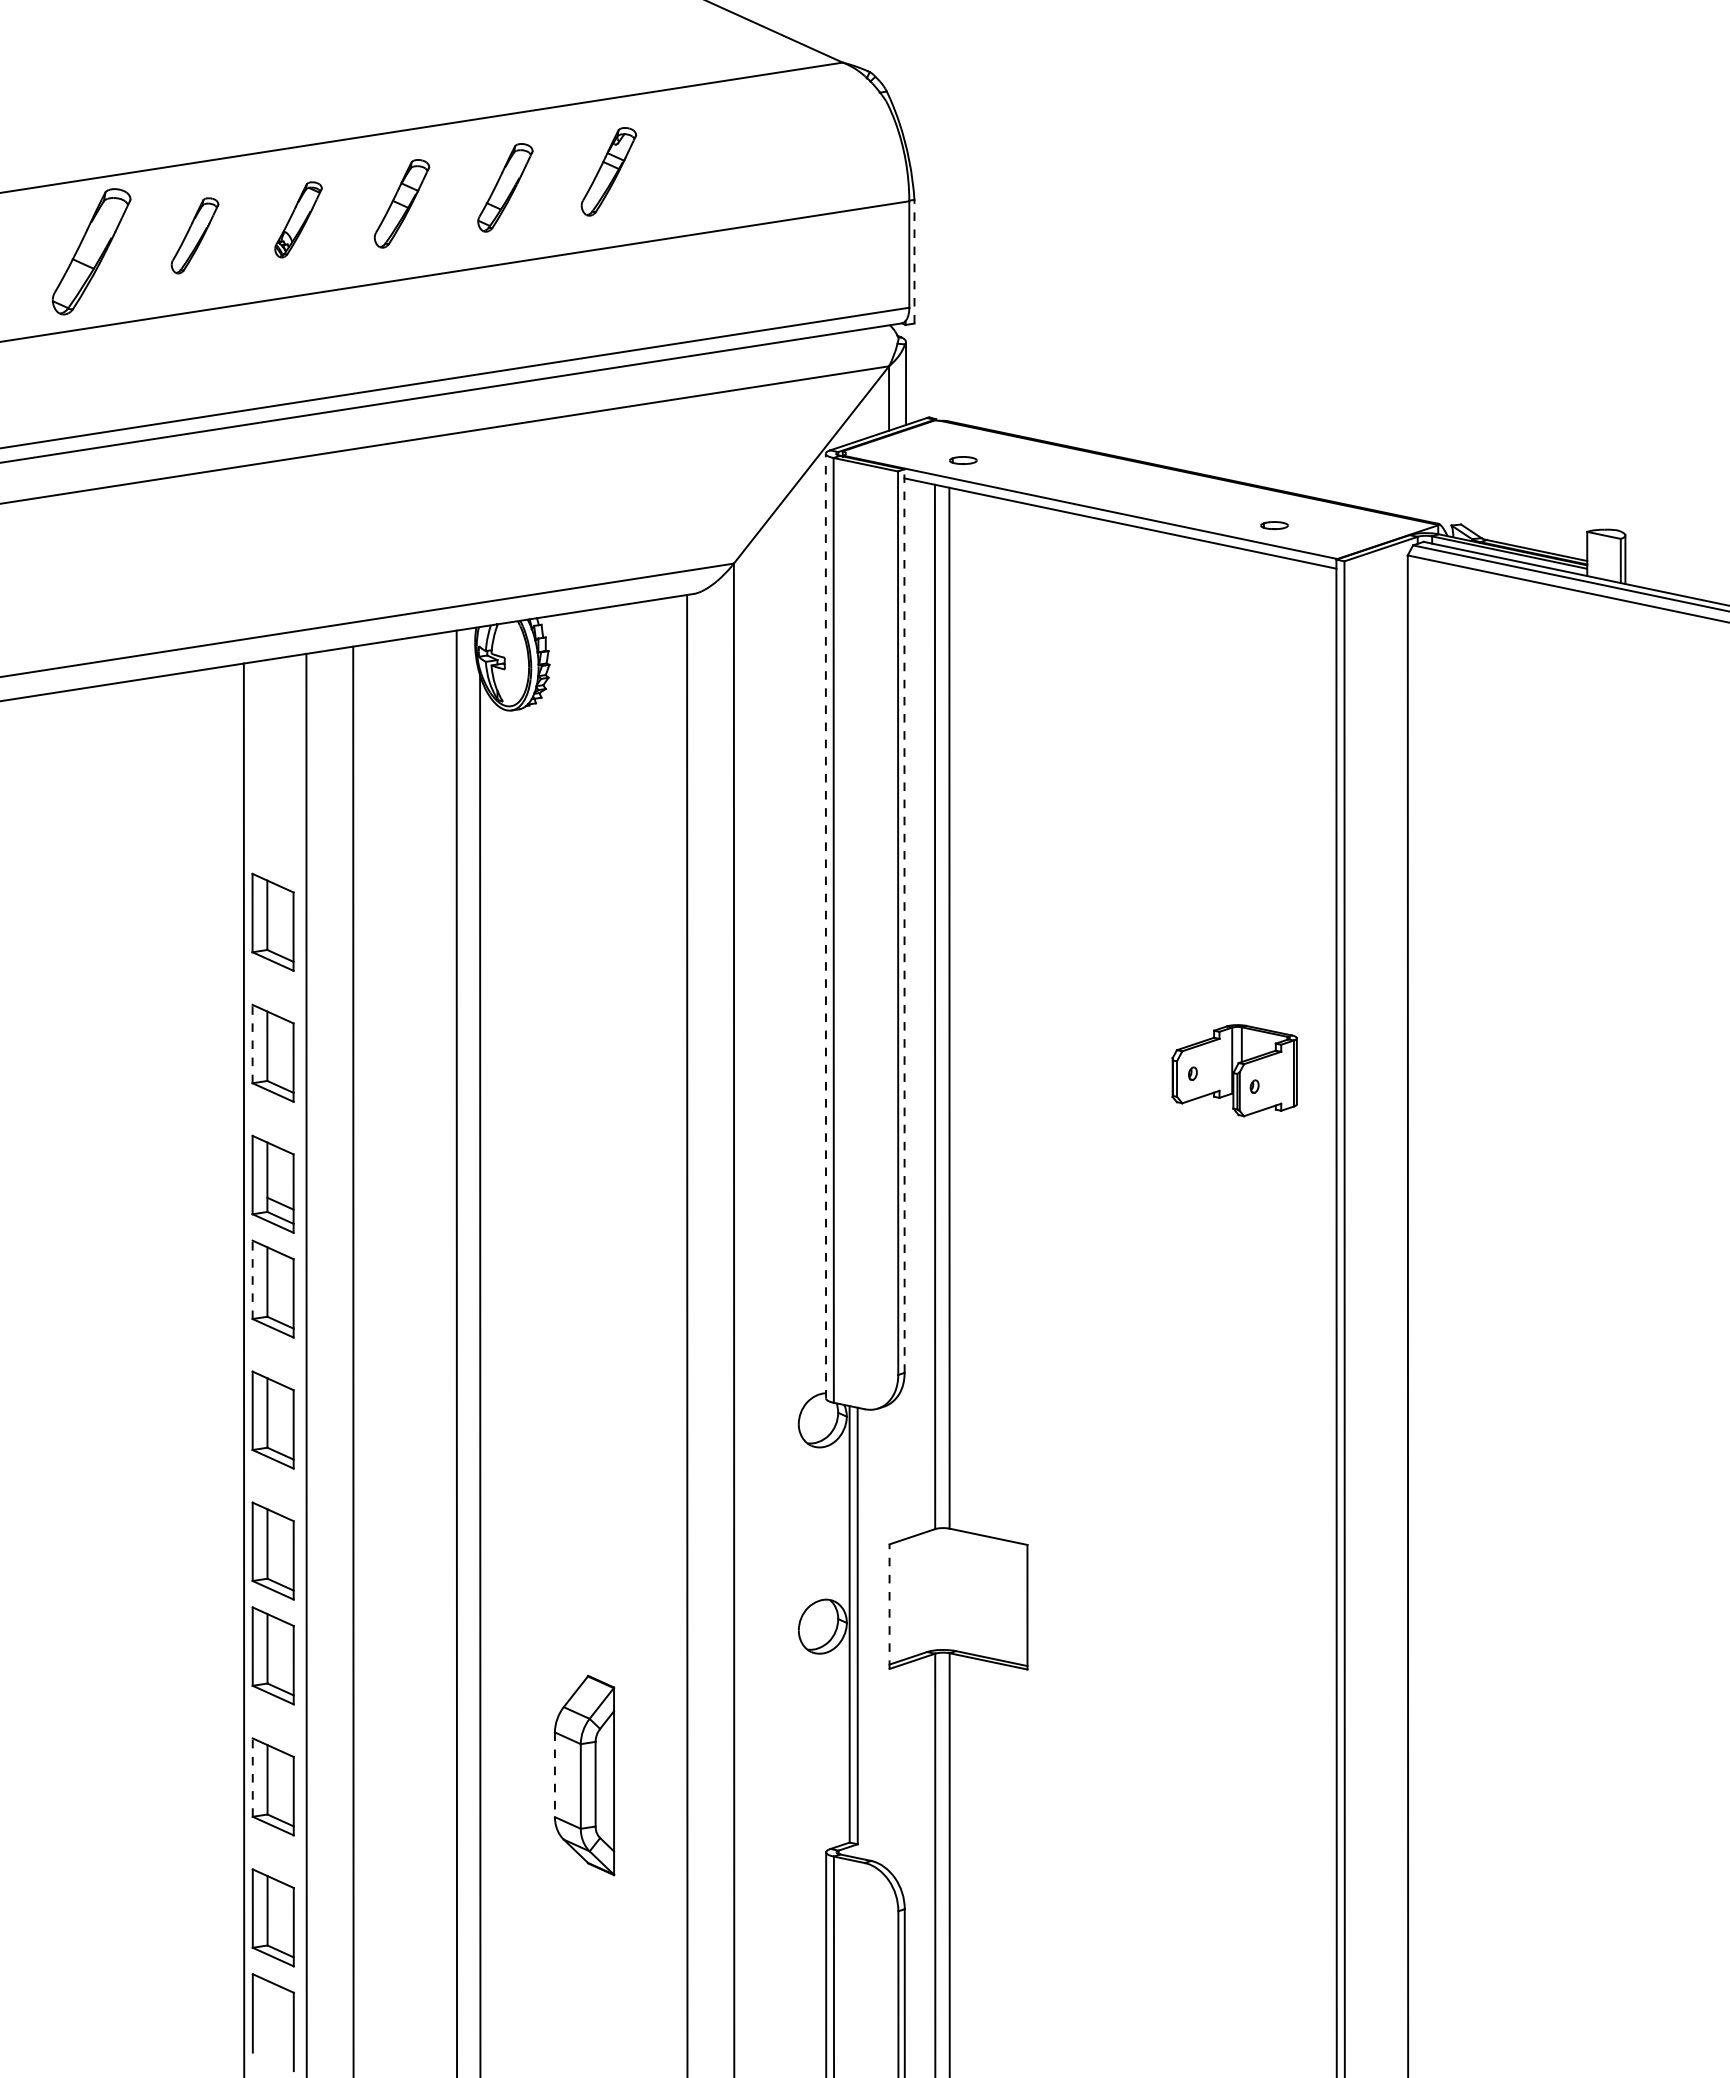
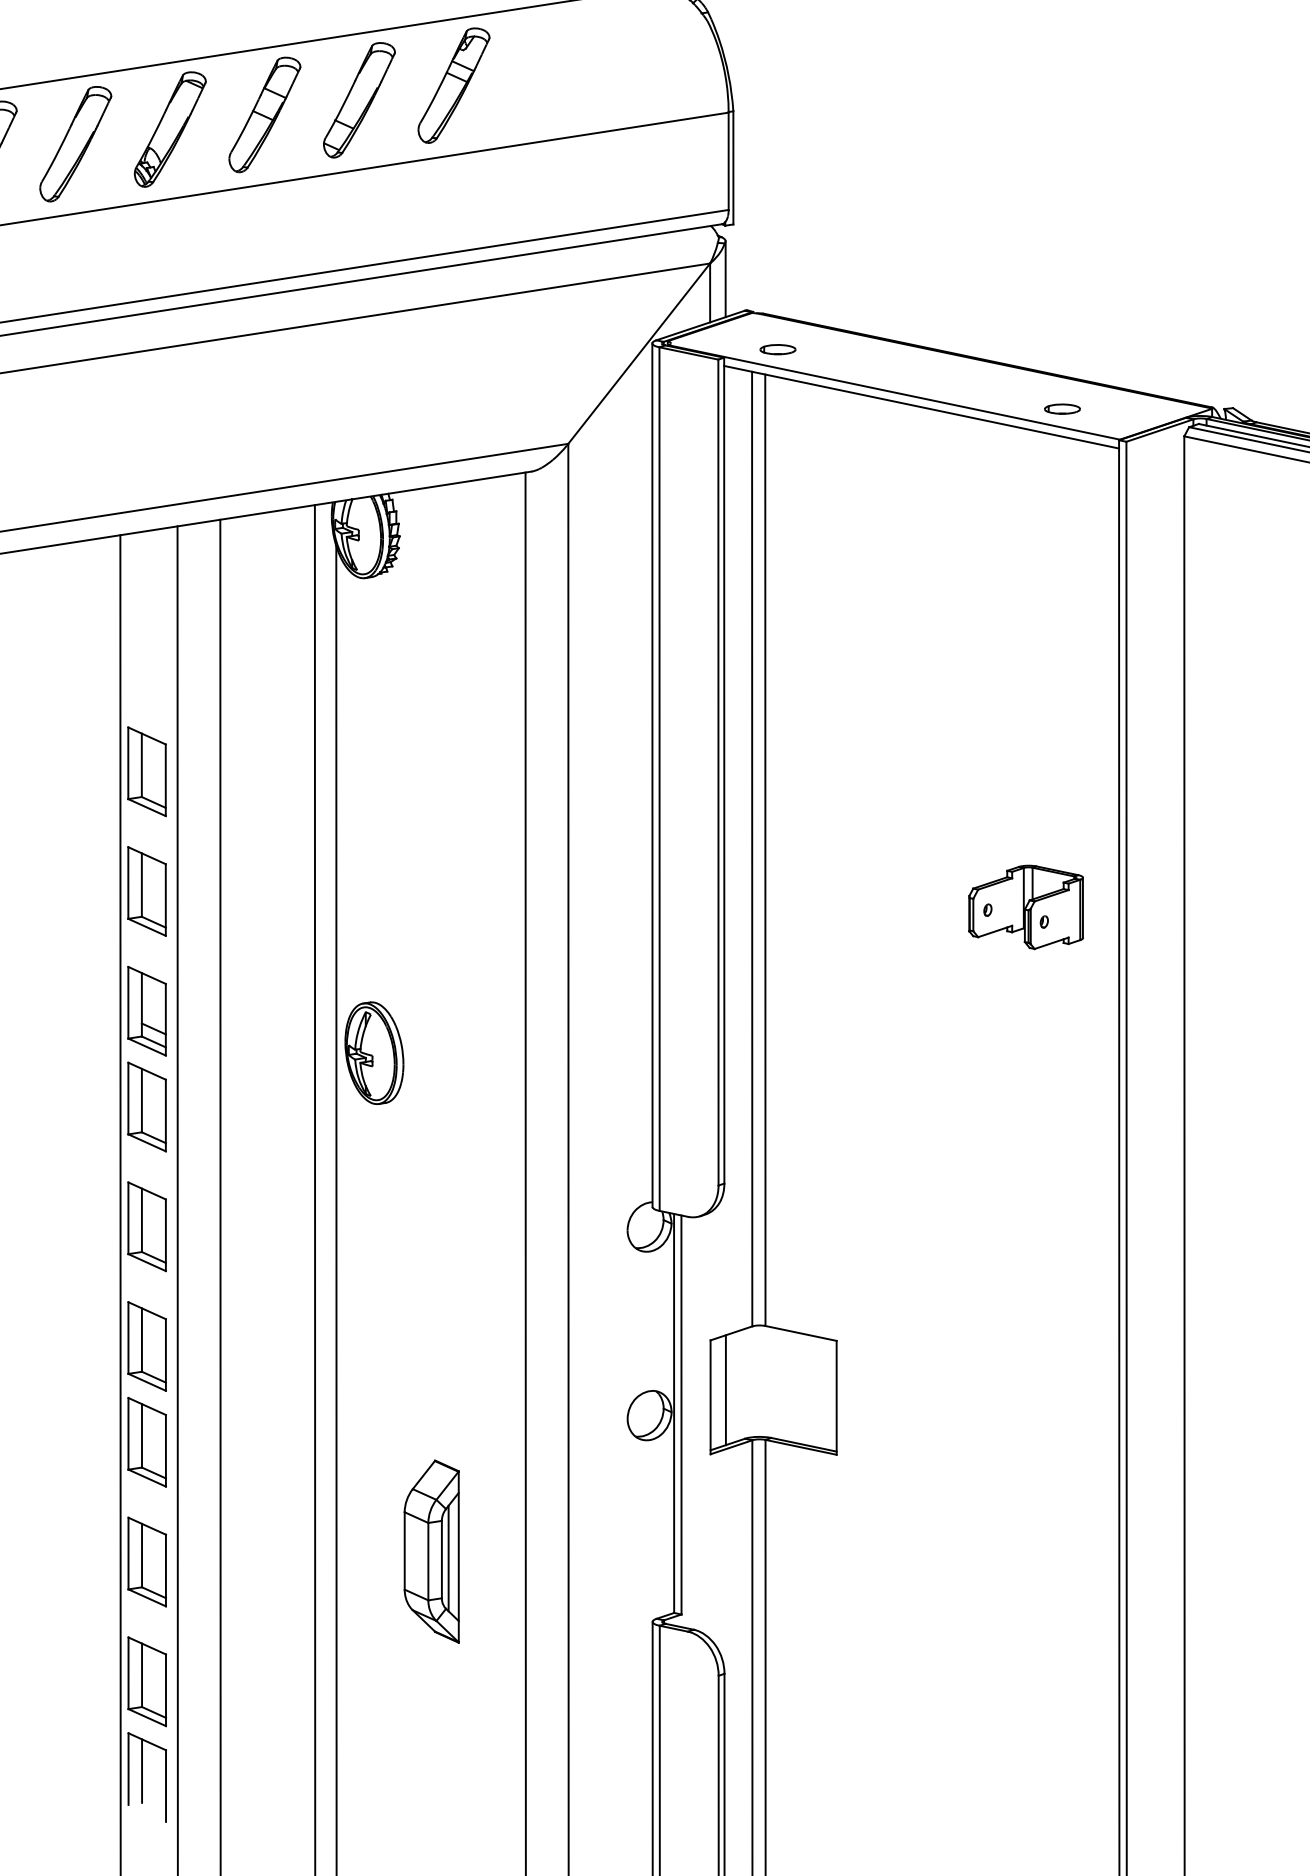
part: (608, 171) -> (453, 85), size x1.43
part: (505, 187) -> (359, 100), size x1.43
part: (401, 203) -> (264, 114), size x1.43
part: (298, 219) -> (170, 129), size x1.67
part: (194, 235) -> (75, 143), size x1.67
line: (914, 261) -> (733, 167), dashed -> solid
part: (963, 460) -> (778, 349), size x1.43
part: (1274, 525) -> (1062, 409), size x1.43
line: (904, 921) -> (724, 771), dashed -> solid
line: (825, 925) -> (652, 774), dashed -> solid
line: (252, 1043) -> (128, 882), dashed -> solid
part: (521, 1229) -> (374, 1052), added
line: (252, 1279) -> (128, 1098), dashed -> solid
line: (906, 1598) -> (726, 1389), added
line: (889, 1606) -> (710, 1397), dashed -> solid
line: (554, 1775) -> (404, 1551), dashed -> solid
line: (252, 1777) -> (128, 1553), dashed -> solid
line: (602, 1782) -> (448, 1558), added
line: (267, 2015) -> (141, 1771), added

